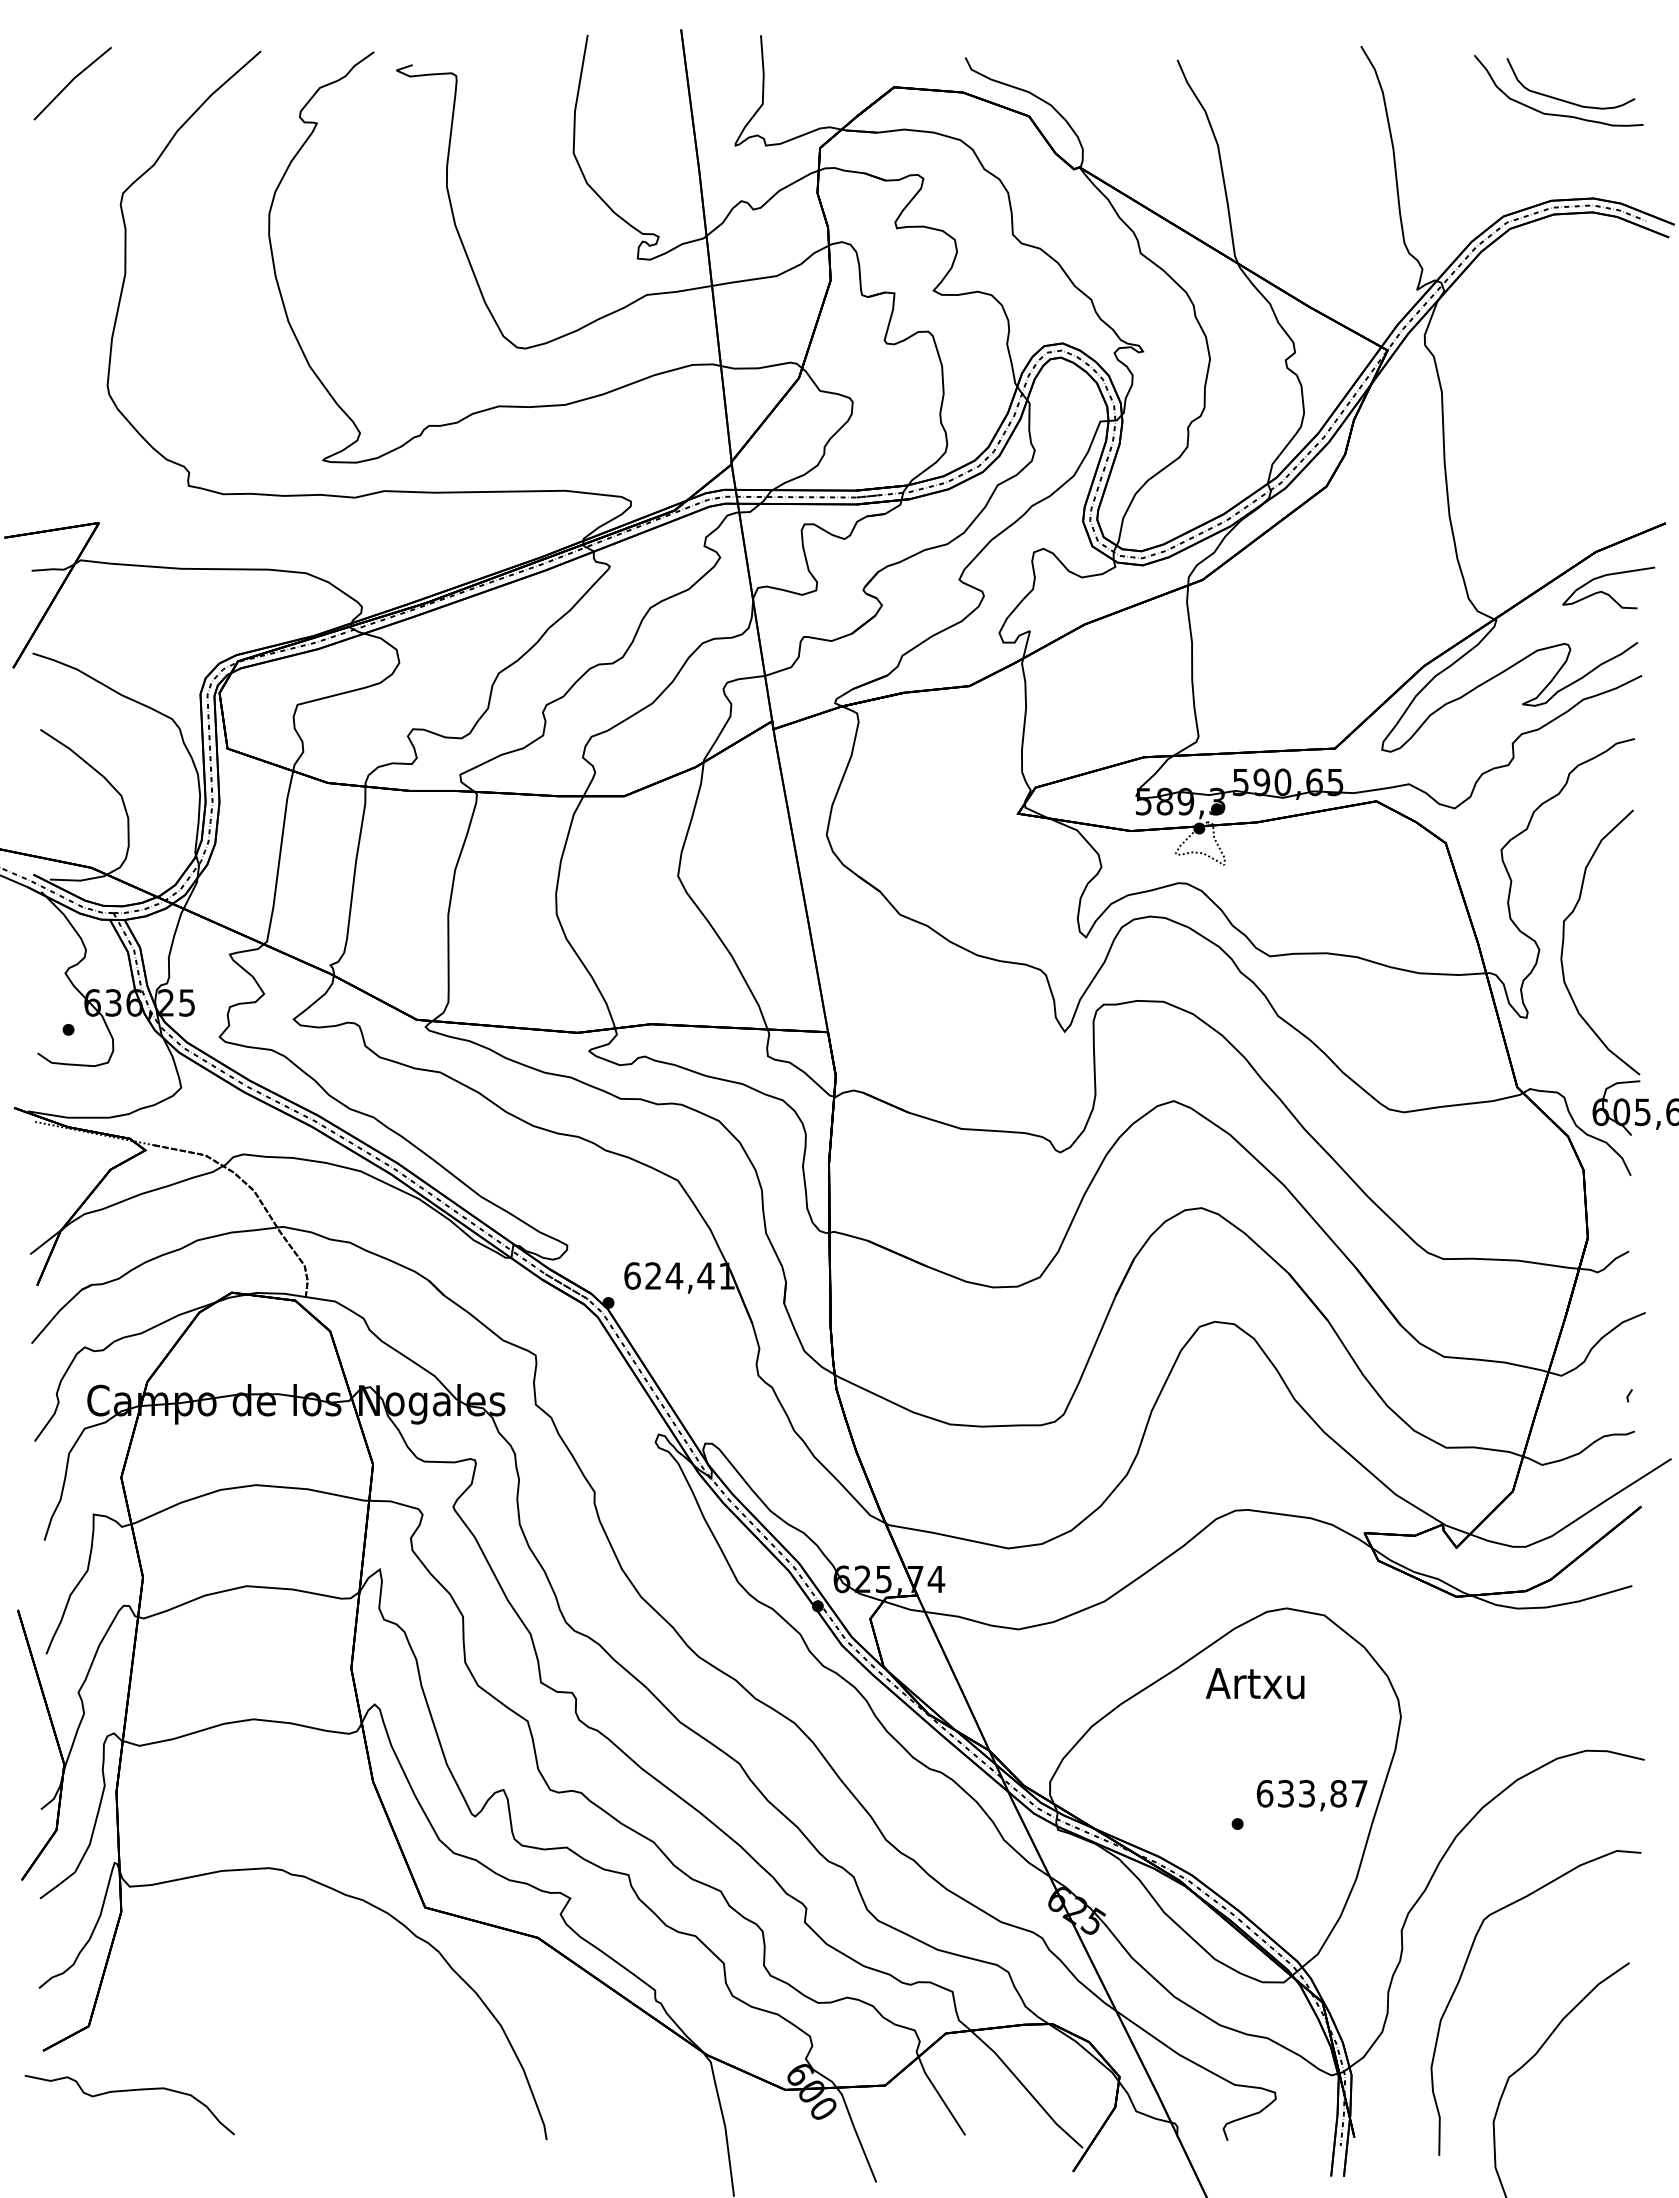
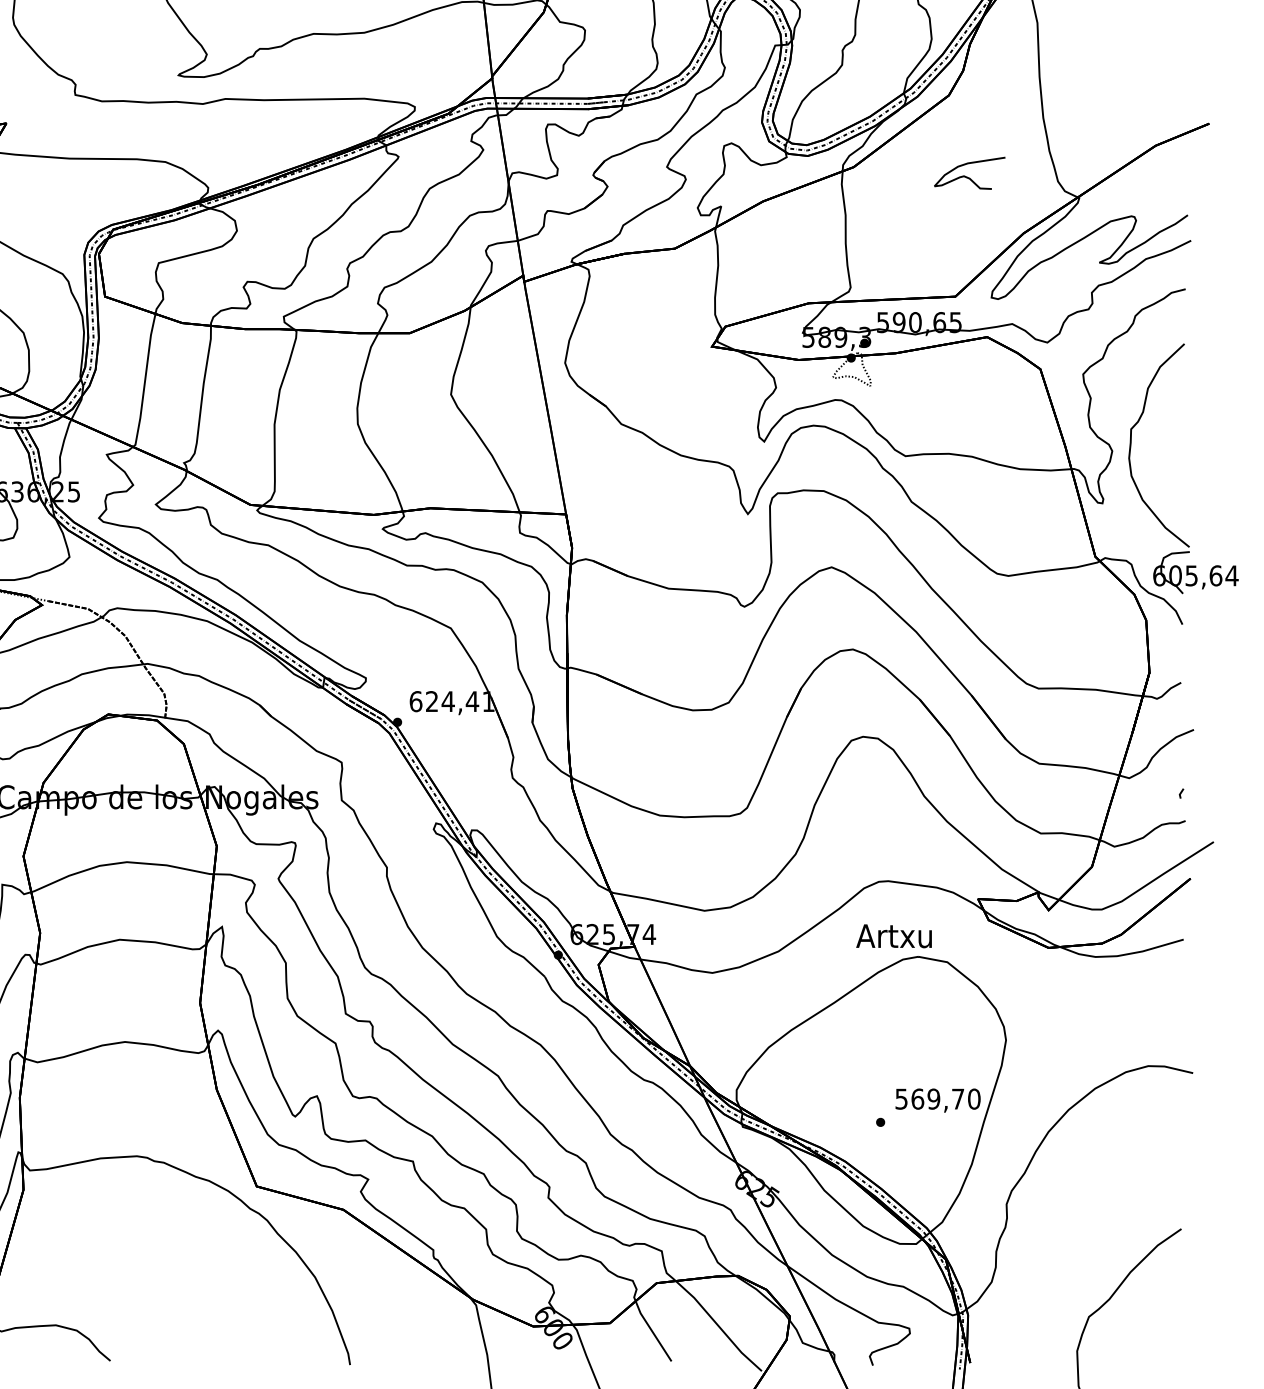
curve: (1605, 592) -> (967, 176), moved
text: (1254, 1683) -> (893, 936), moved
text: (1311, 1793) -> (937, 1098), 633,87 -> 569,70
curve: (1462, 1975) -> (1053, 1238), removed

